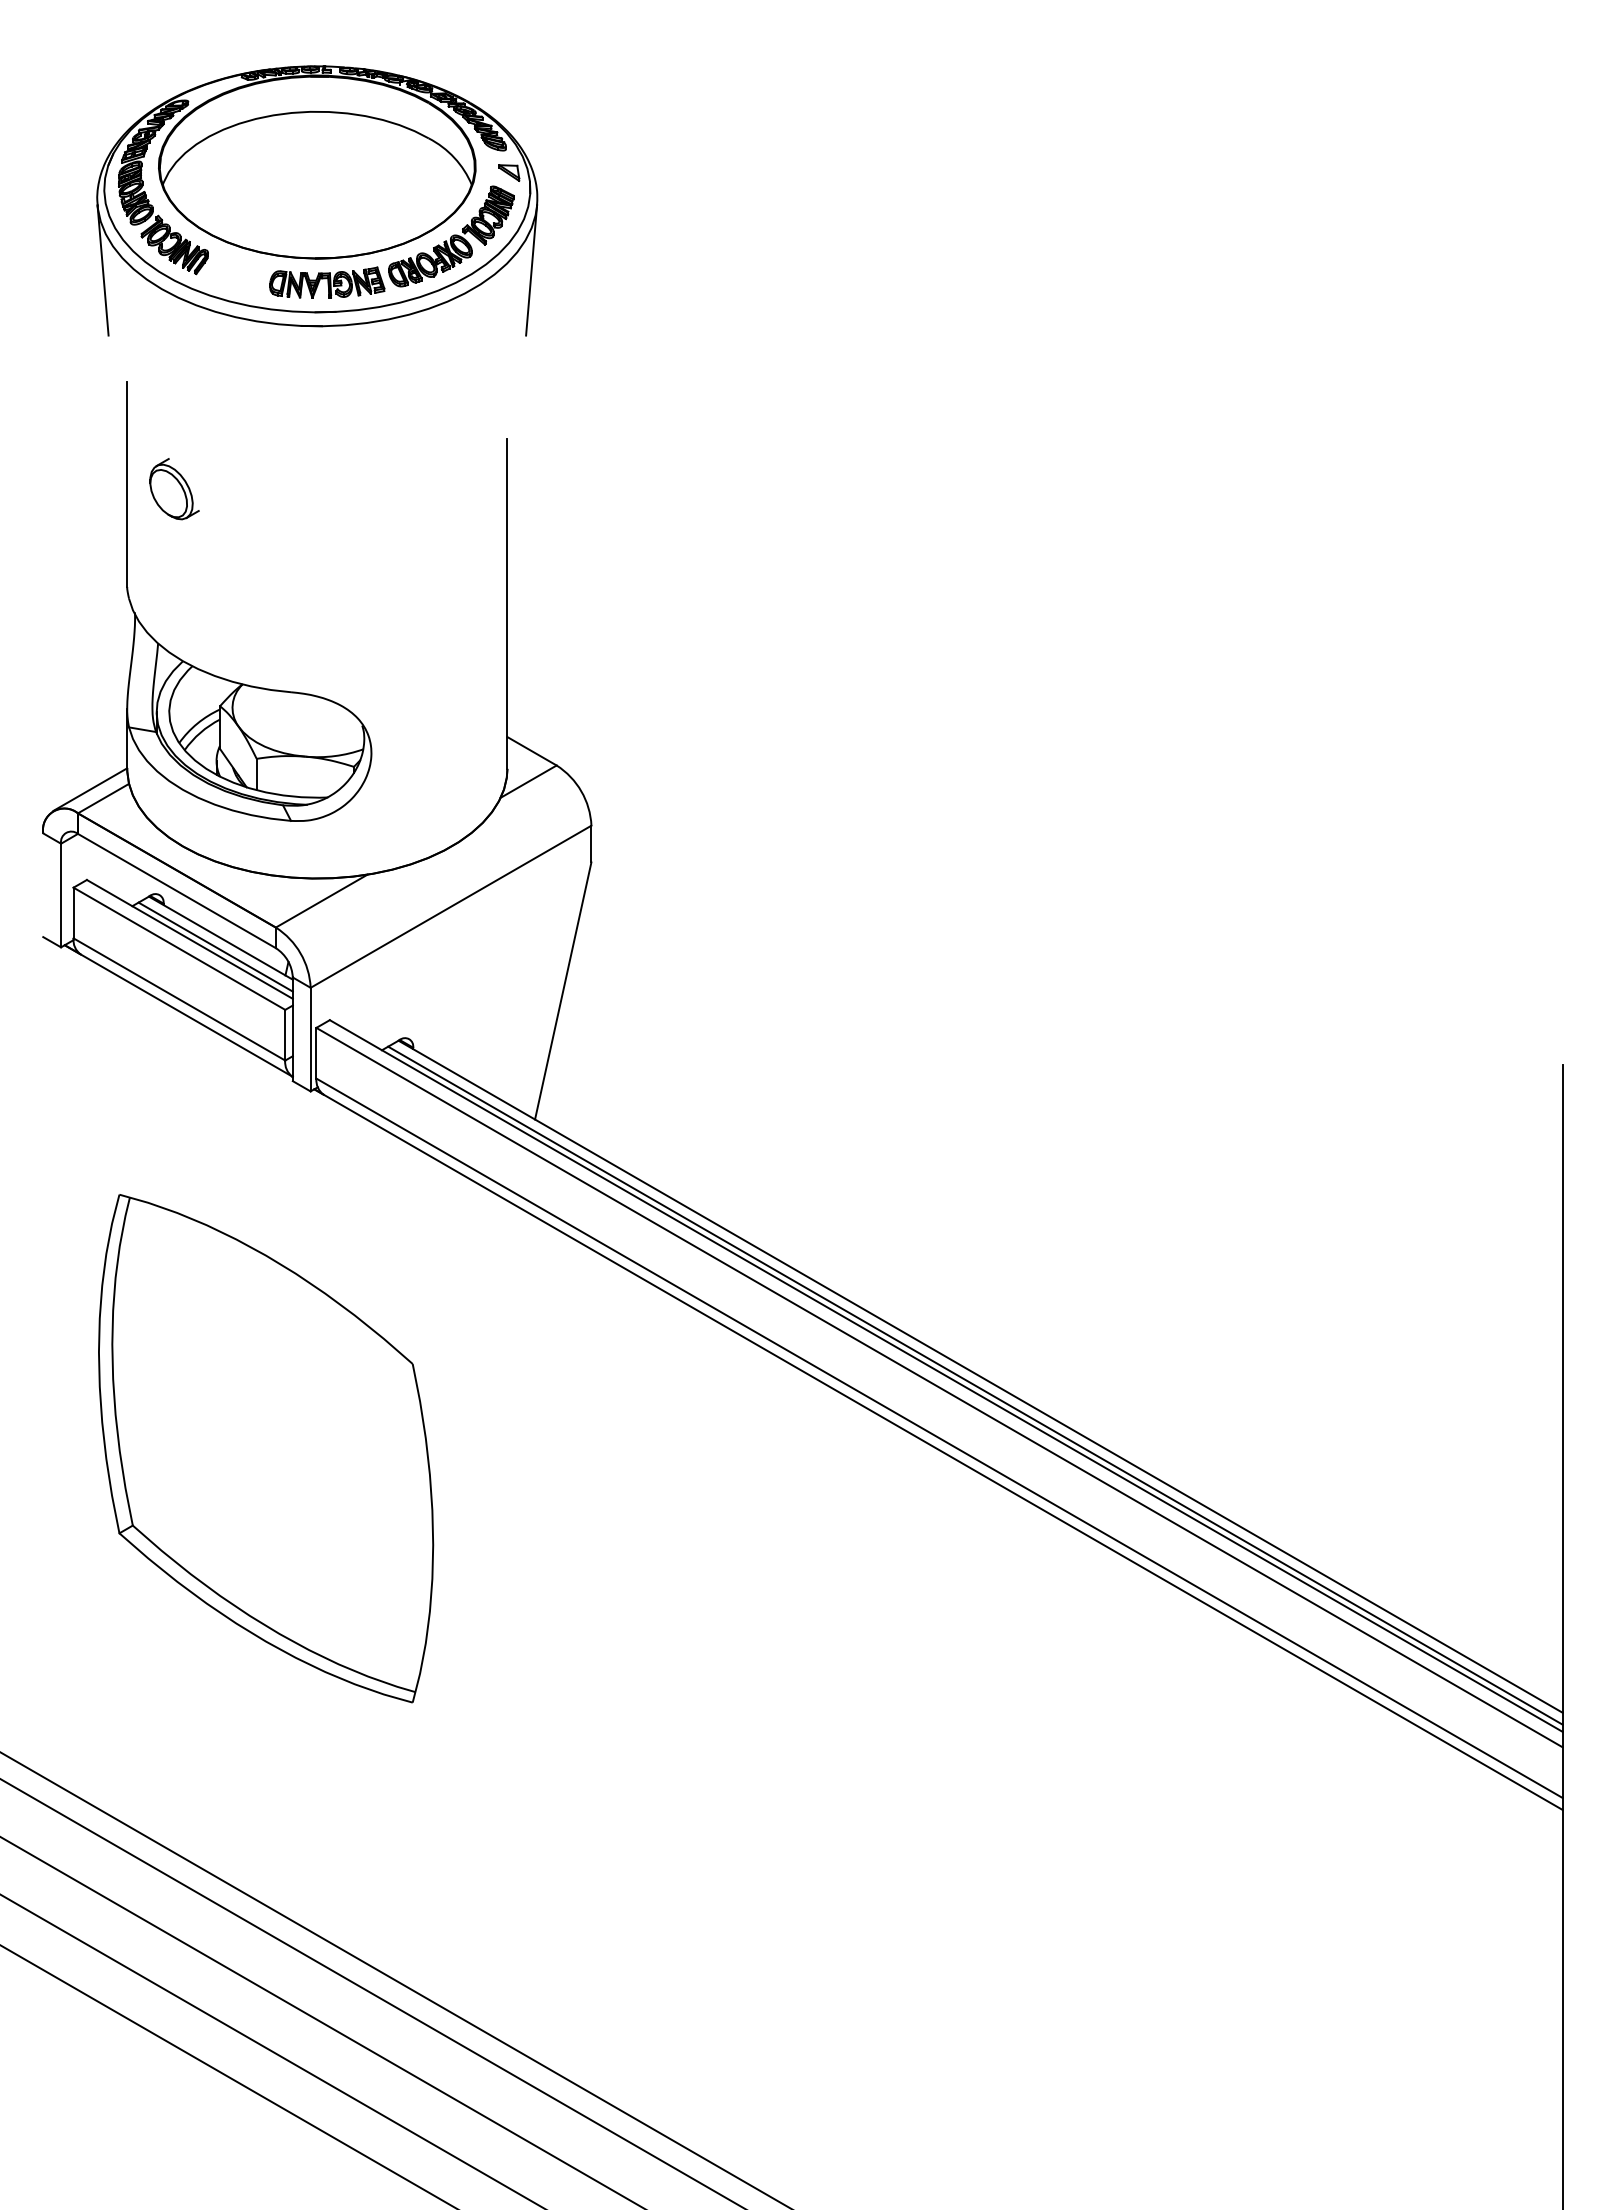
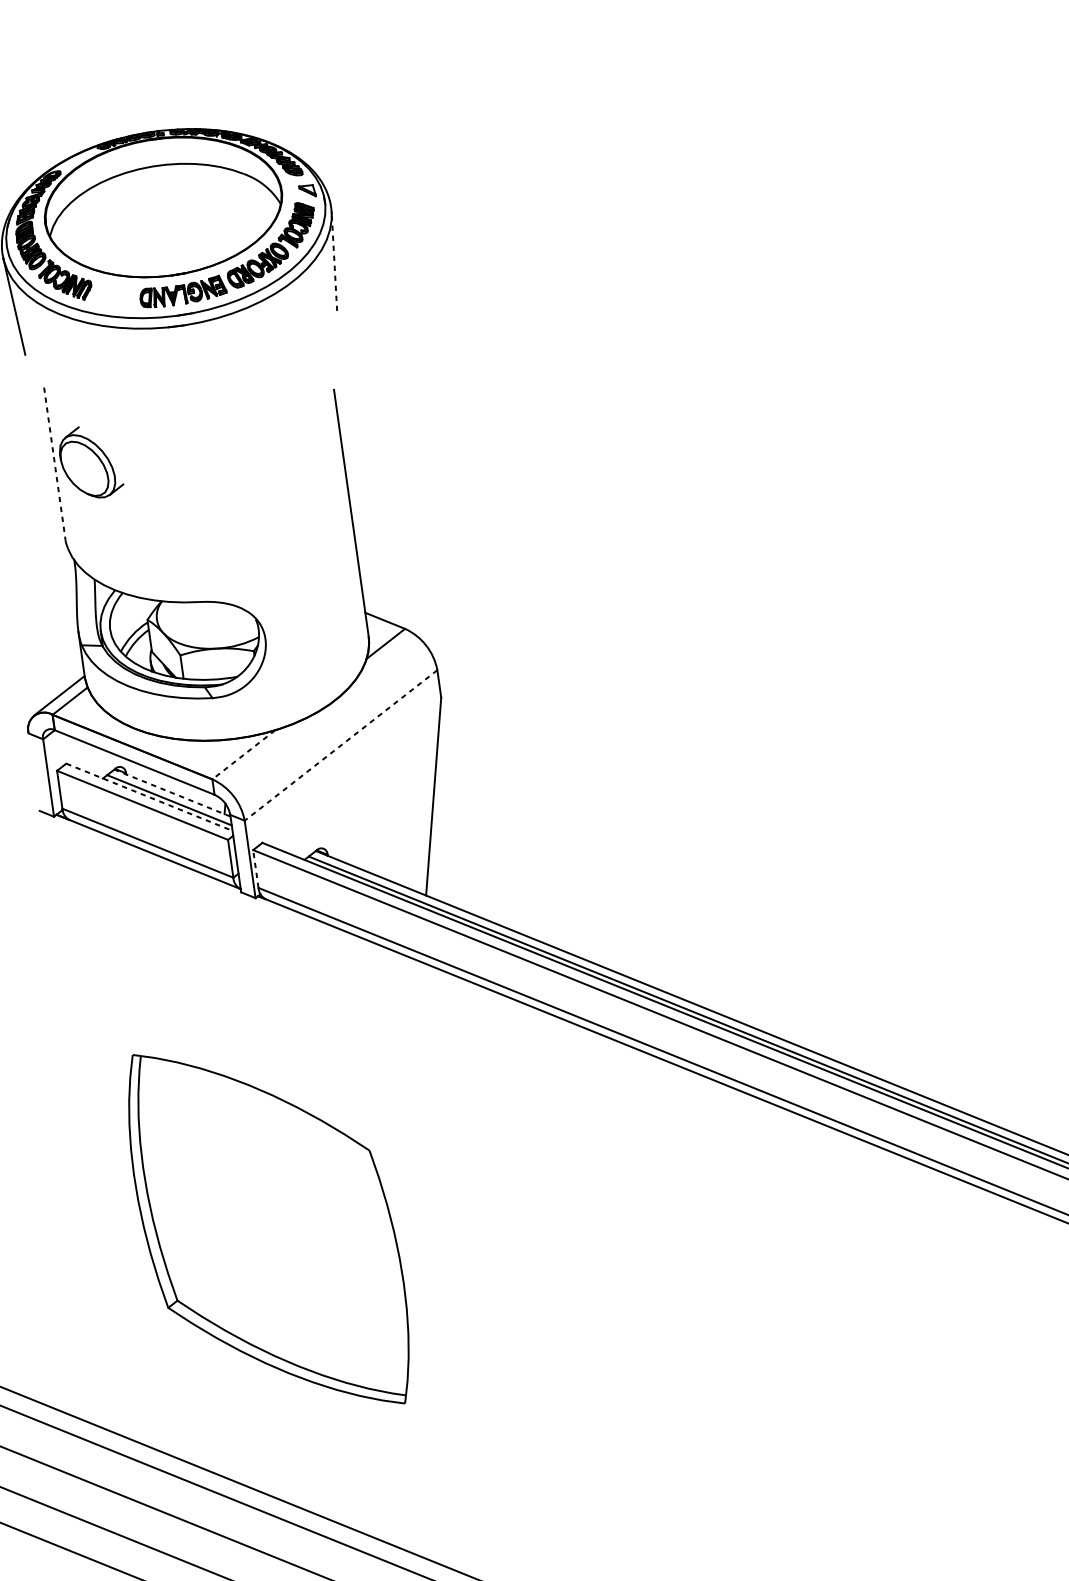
line: (531, 270) -> (334, 261), solid -> dashed
line: (127, 484) -> (55, 464), solid -> dashed
part: (174, 489) -> (90, 462), size x1.6
line: (321, 901) -> (243, 755), solid -> dashed
line: (450, 907) -> (340, 746), solid -> dashed
line: (220, 937) -> (172, 792), solid -> dashed
line: (189, 939) -> (149, 797), solid -> dashed
line: (316, 1052) -> (255, 868), solid -> dashed
part: (266, 1448) -> (269, 1229), moved

